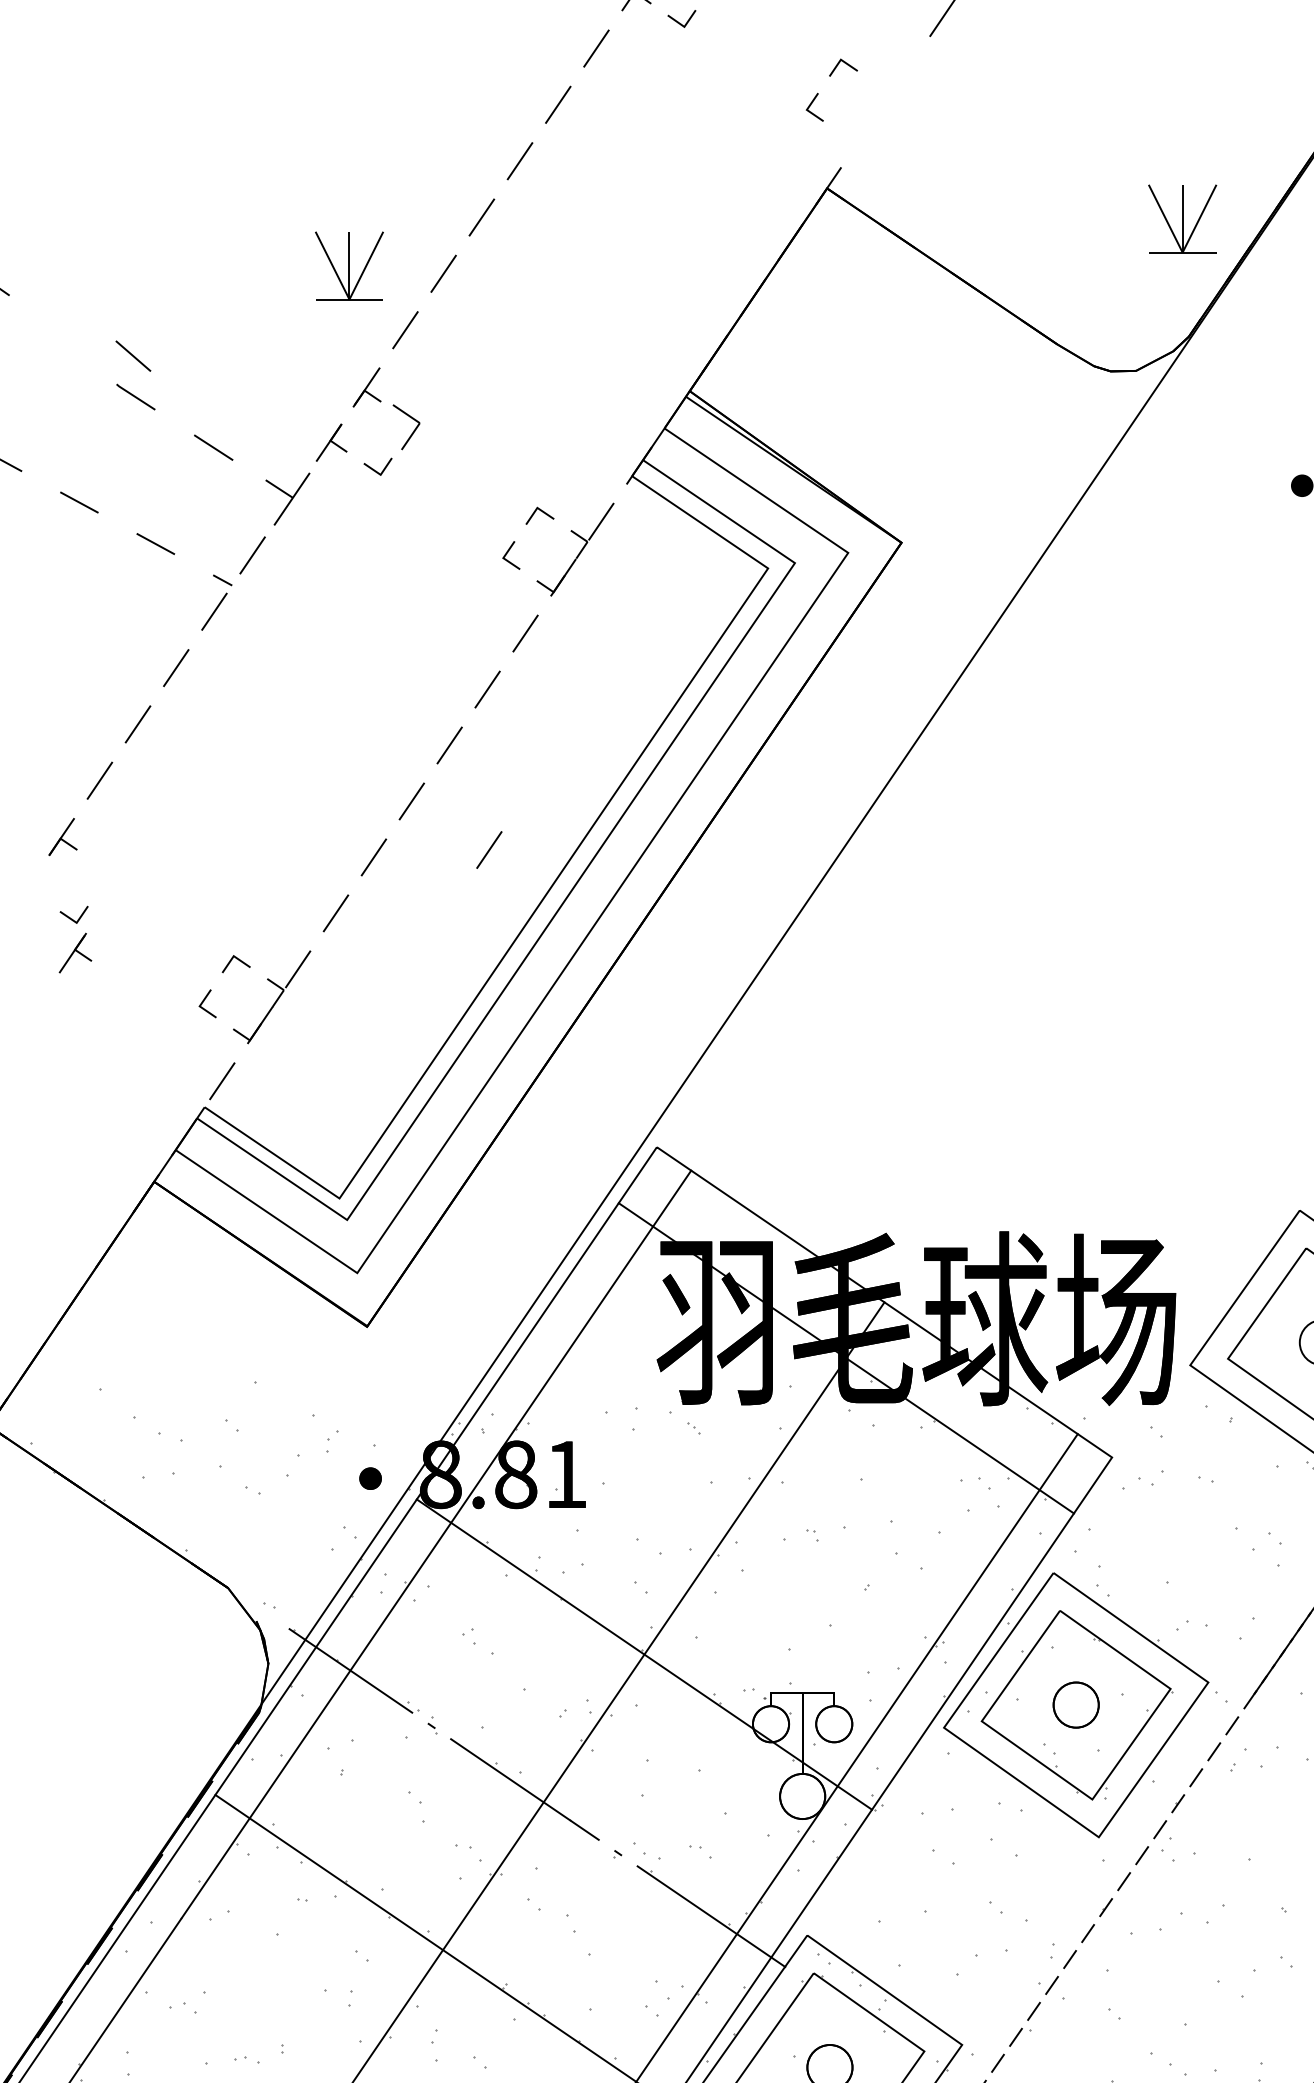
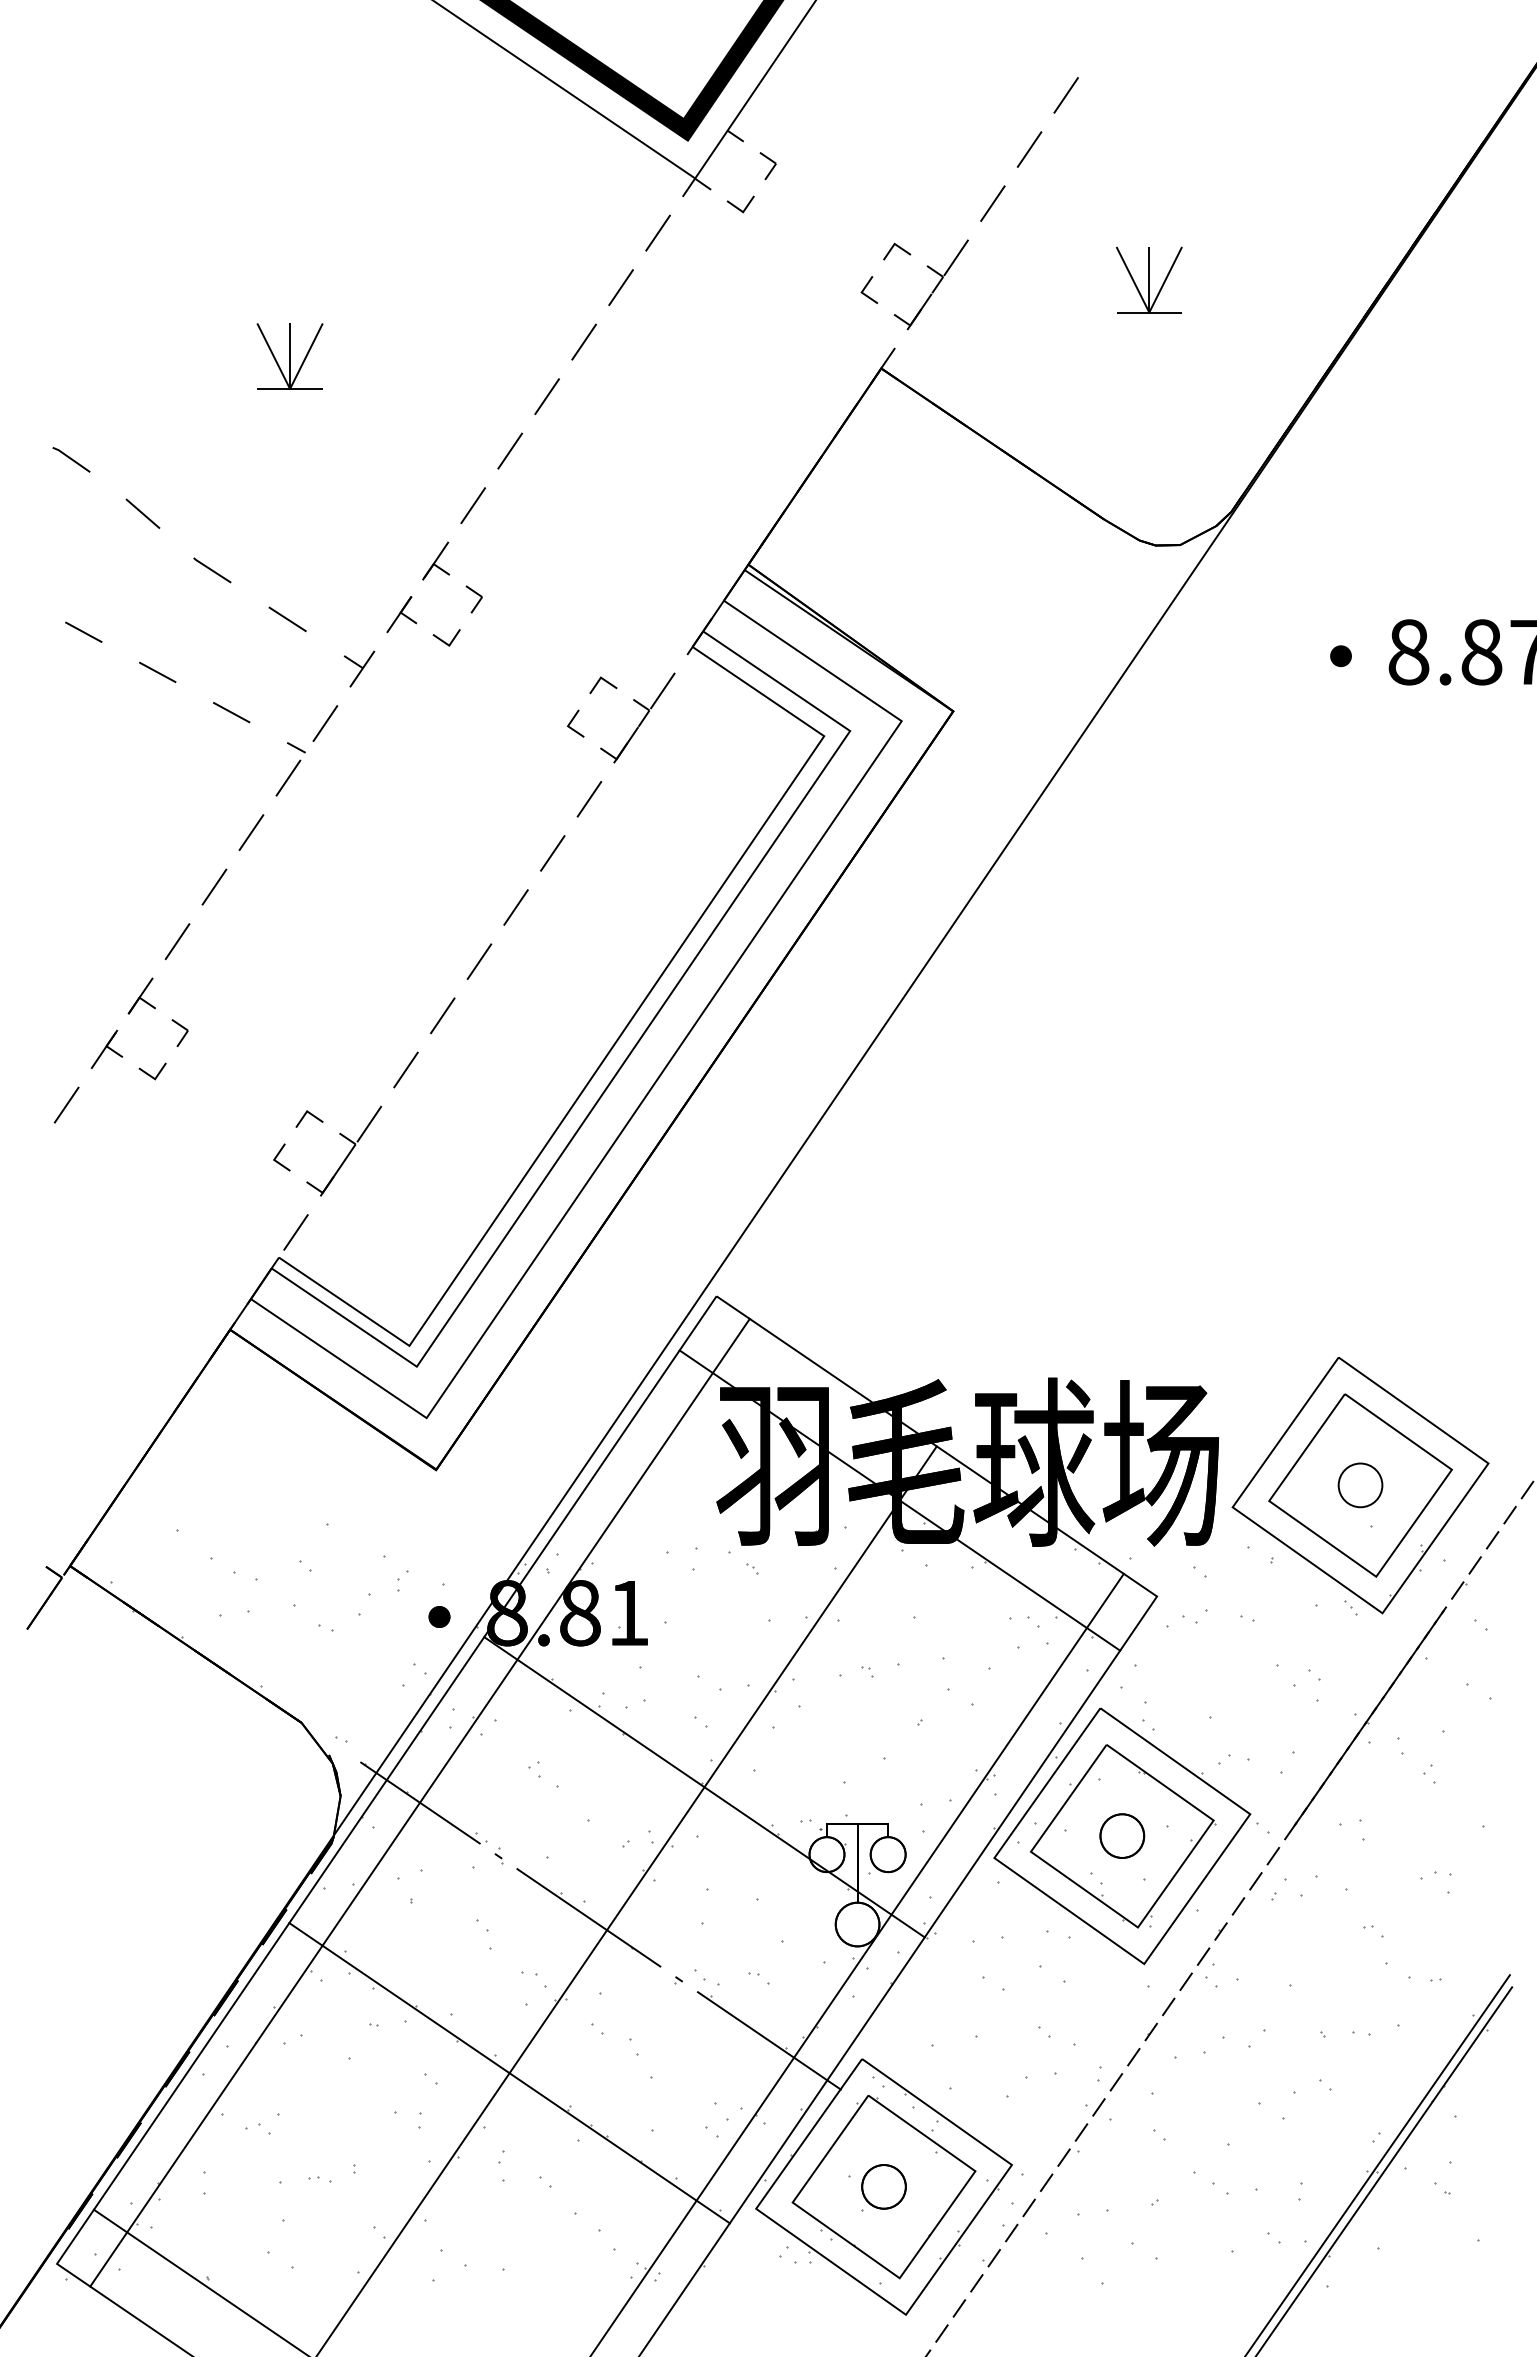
part: (877, 101) -> (930, 284), added
part: (1182, 218) -> (1149, 279), moved
part: (348, 265) -> (289, 356), moved
line: (132, 355) -> (142, 513), moved
part: (405, 427) -> (473, 599), size x0.62
part: (287, 498) -> (359, 668), size x0.71
line: (489, 849) -> (554, 1008), removed
part: (101, 875) -> (179, 1033), added
part: (75, 952) -> (106, 1048), moved

